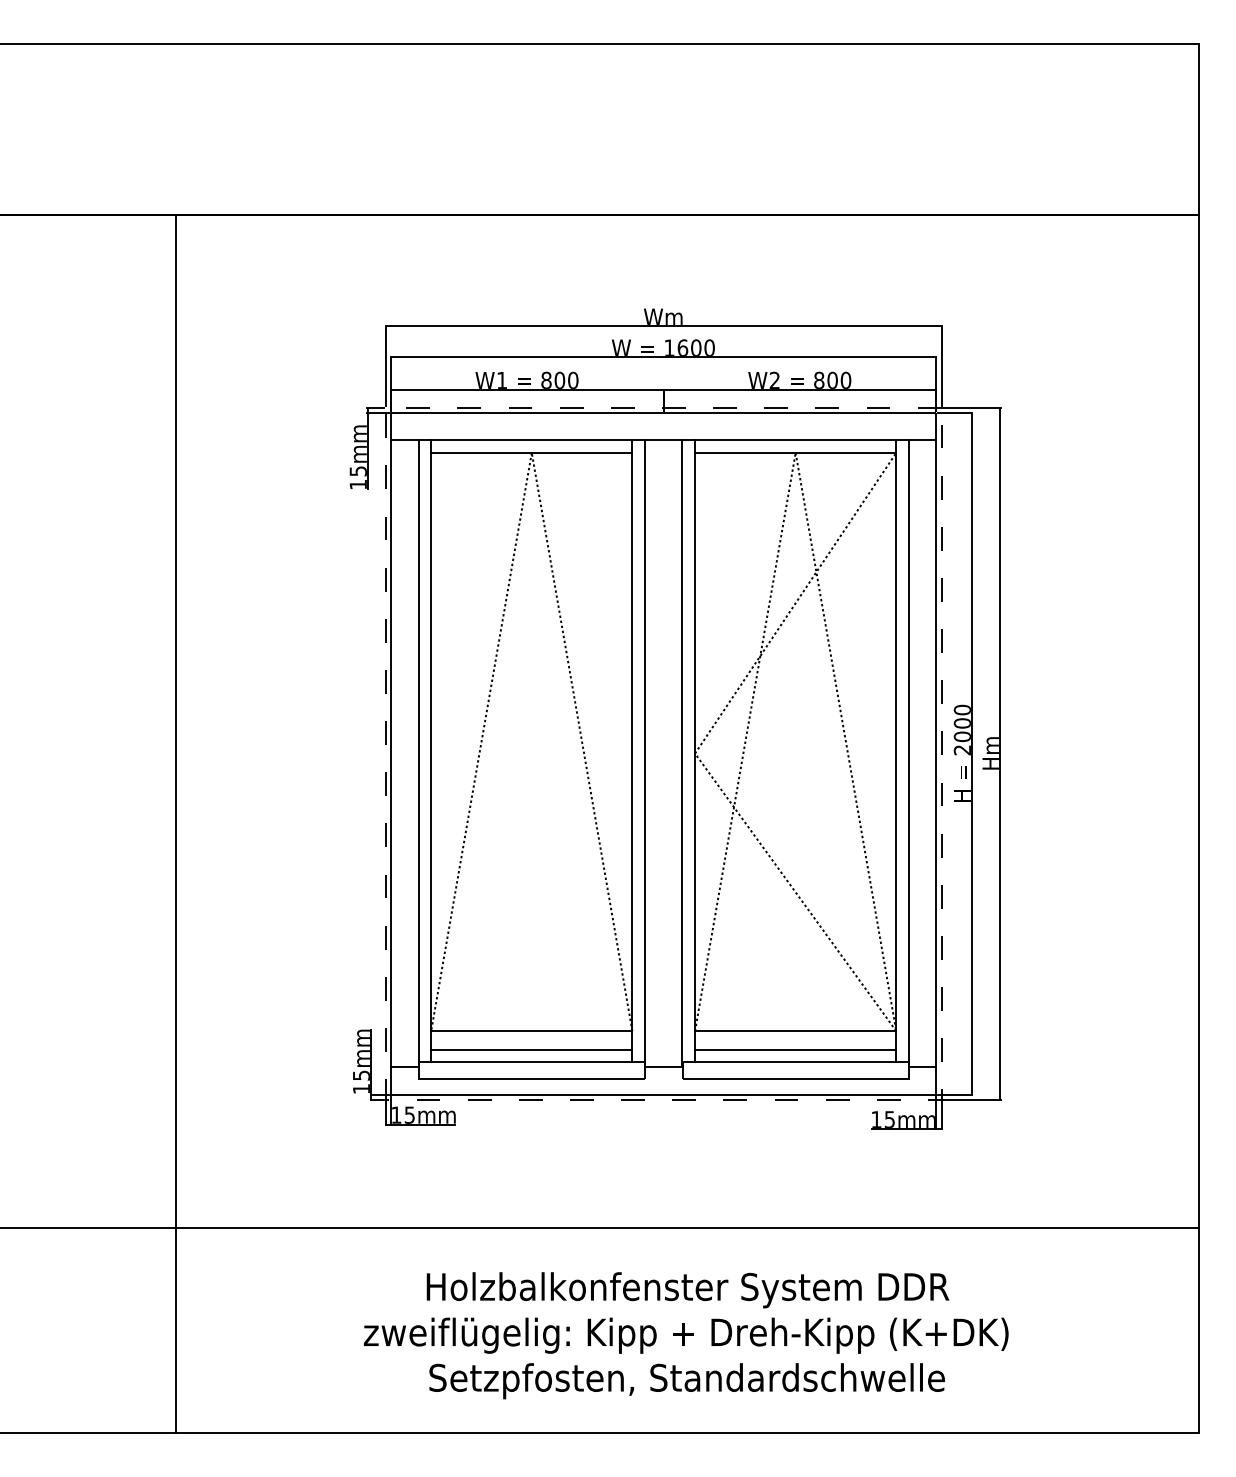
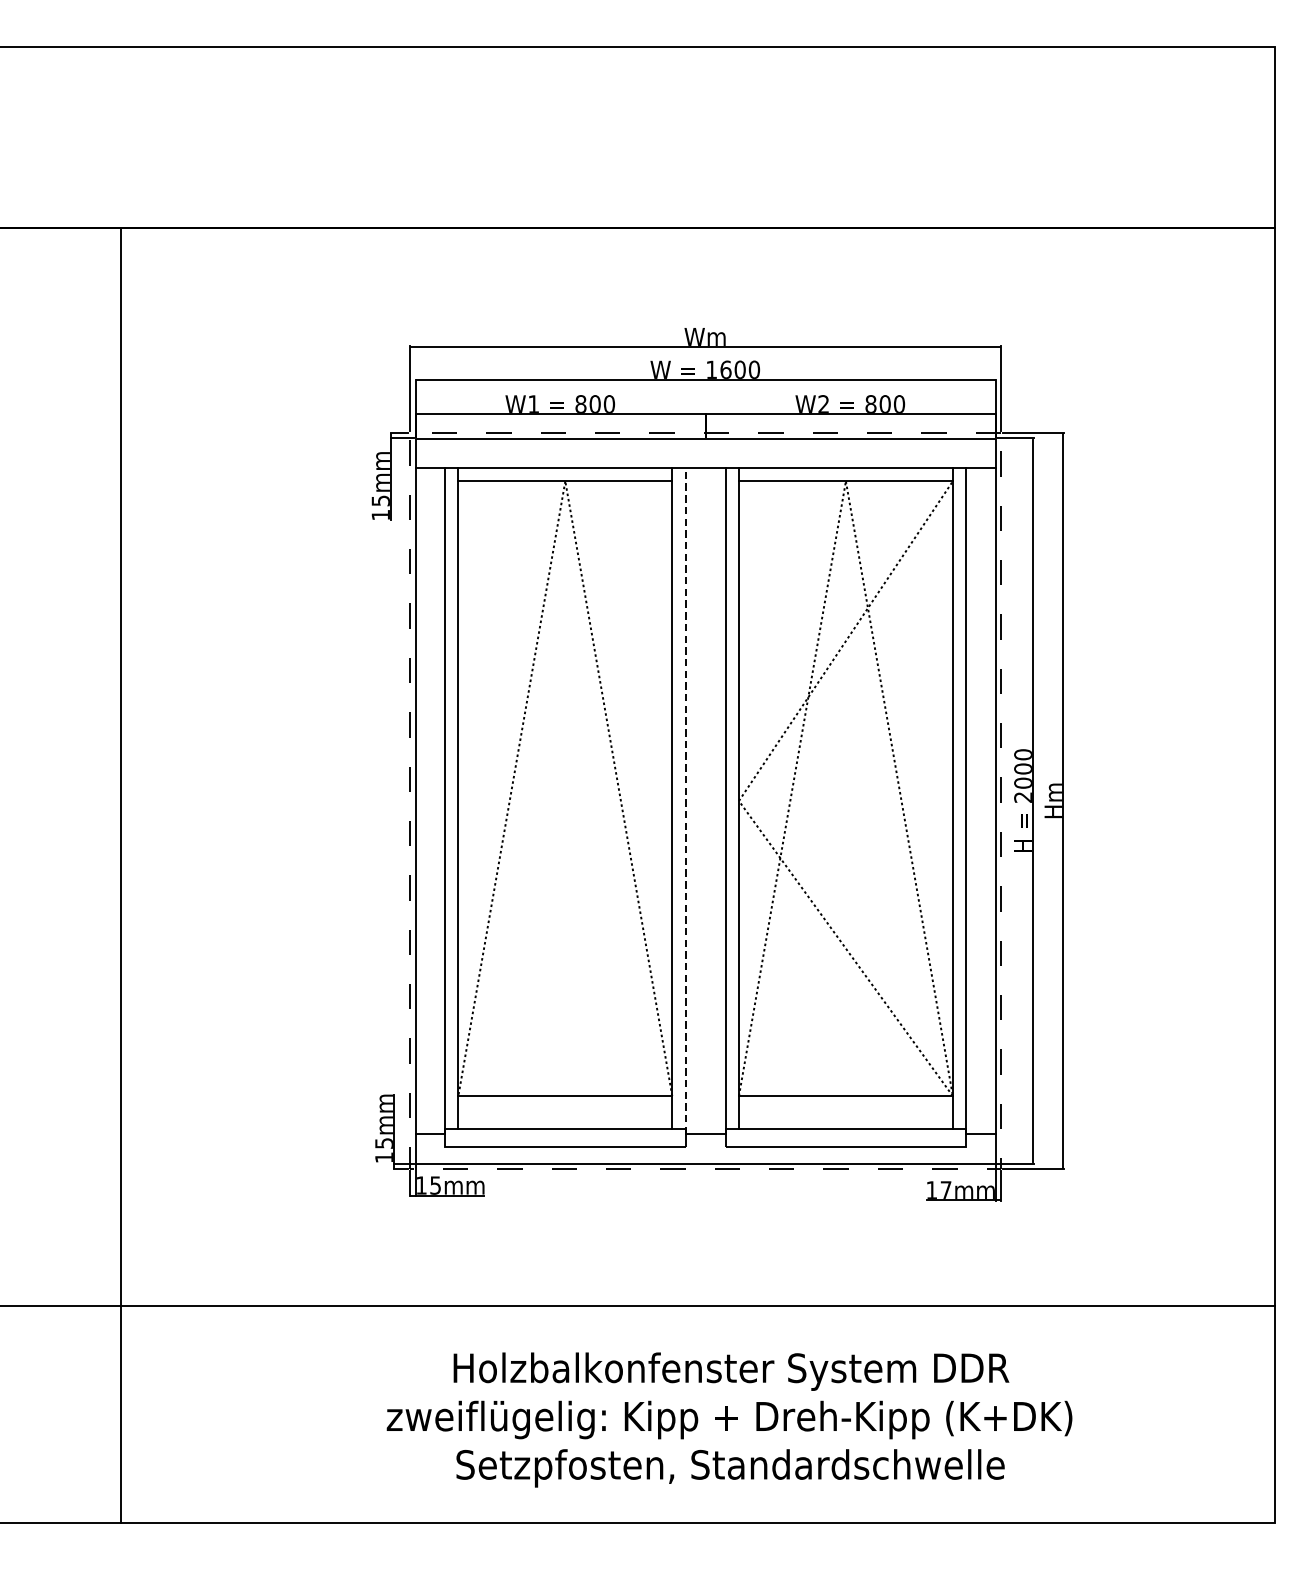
line: (644, 753) -> (685, 800), solid -> dashed
line: (175, 823) -> (120, 875), moved
line: (531, 1050) -> (565, 1116), removed
line: (795, 1050) -> (845, 1116), removed
text: (889, 1119) -> (945, 1190), 15mm -> 17mm

